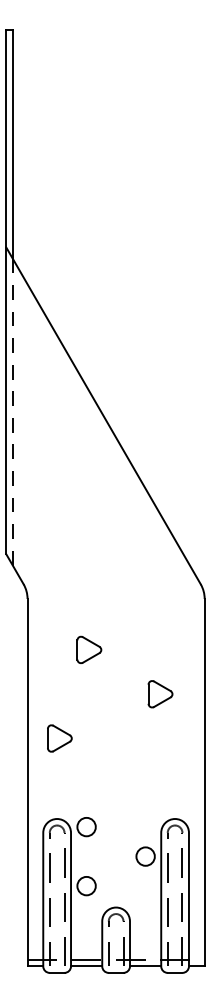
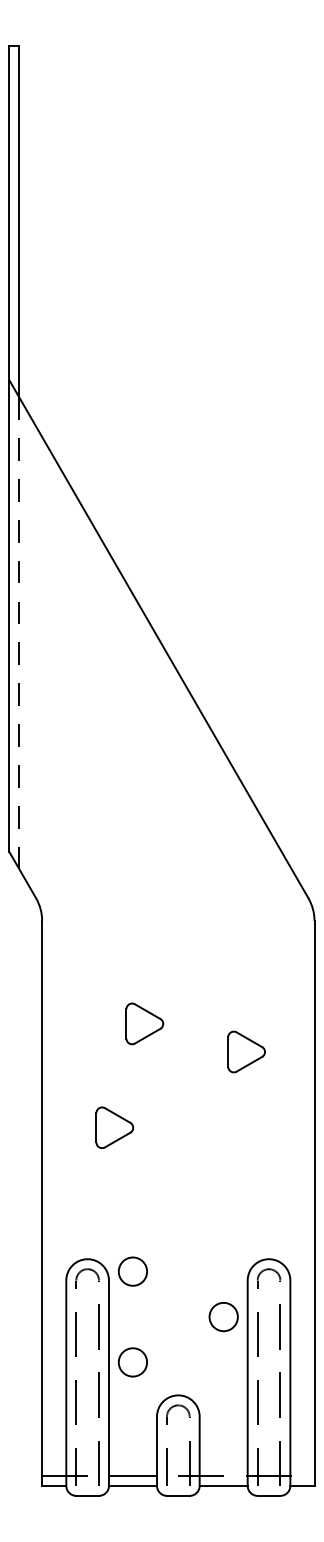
part: (89, 649) -> (145, 1023), moved
part: (160, 694) -> (246, 1052), moved
part: (59, 738) -> (114, 1127), moved

